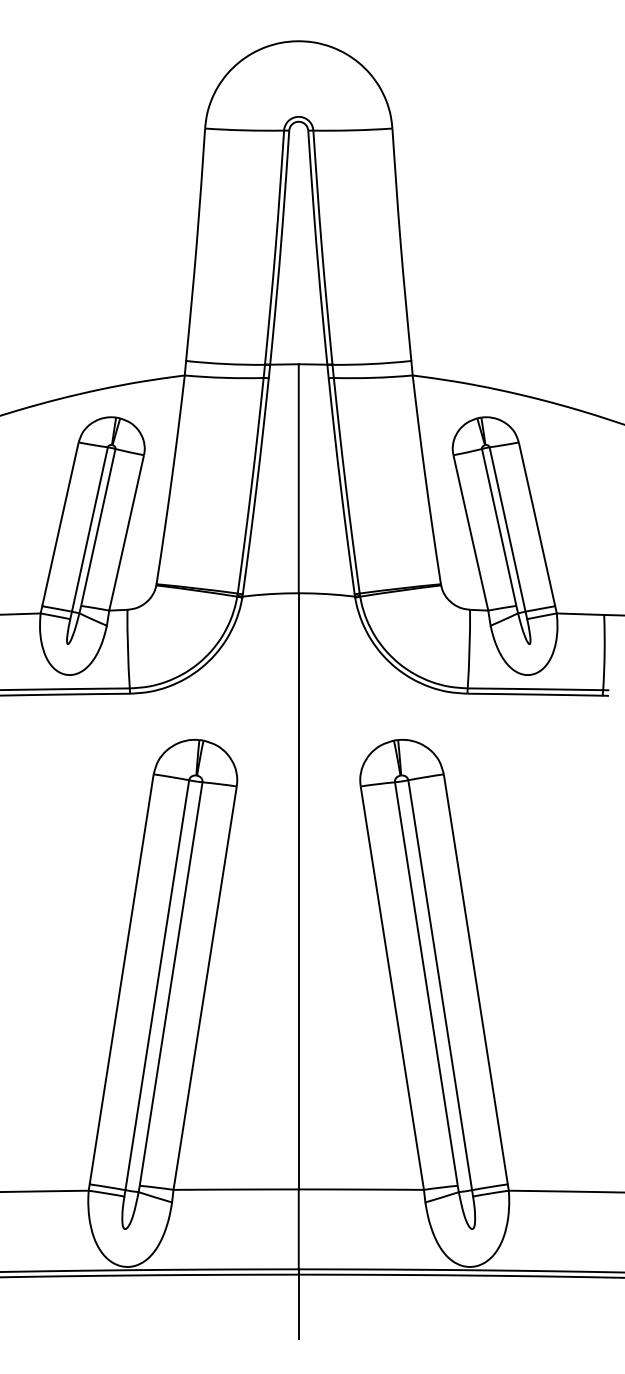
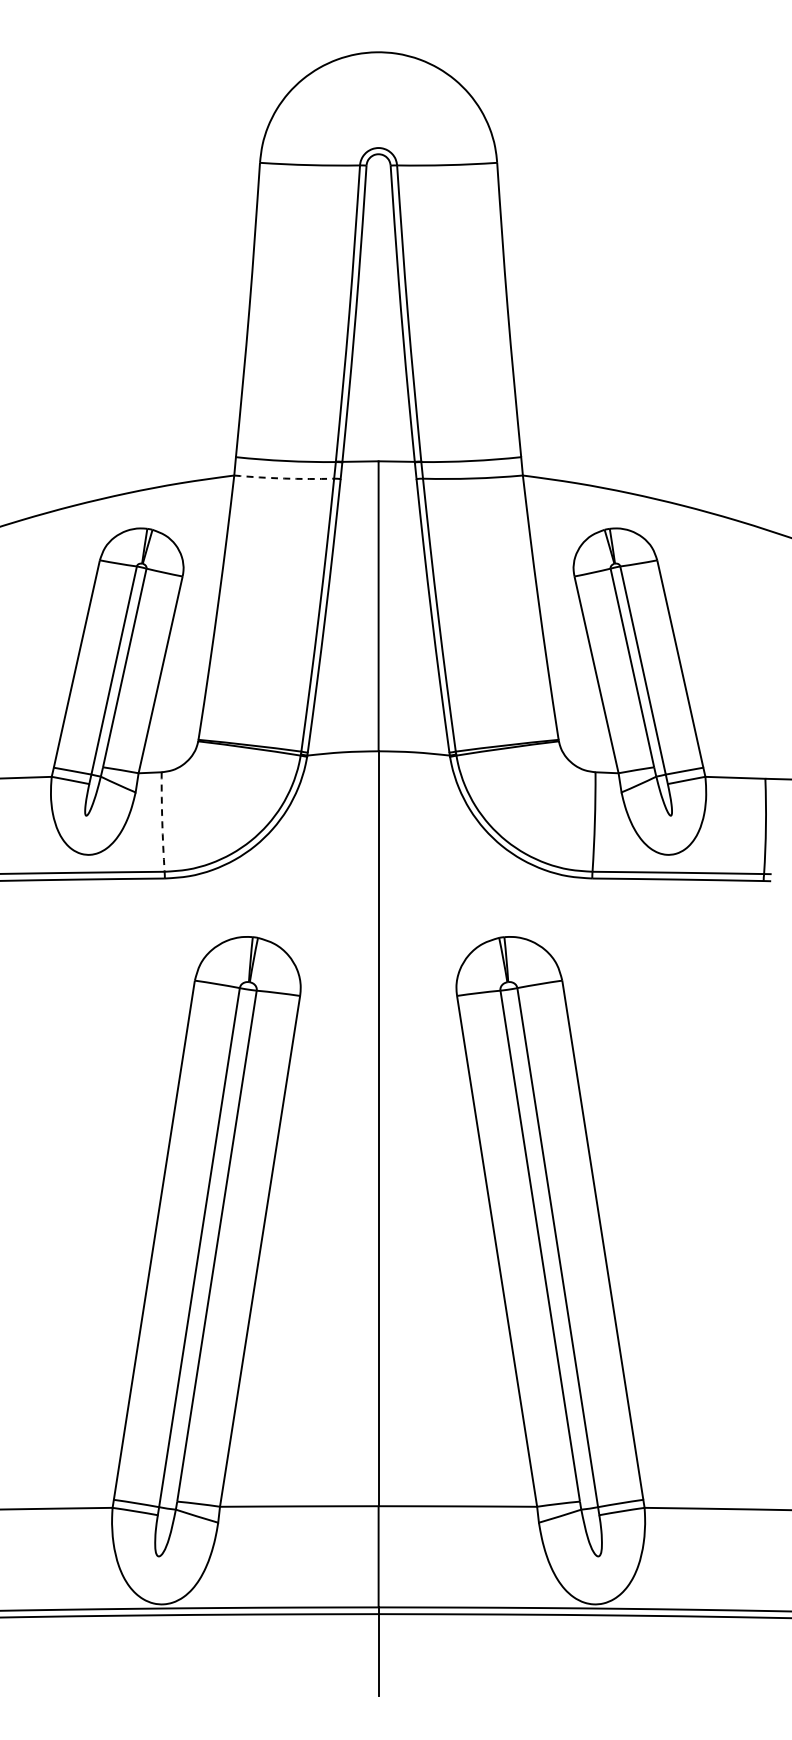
arc: (224, 377) -> (284, 478), solid -> dashed
arc: (128, 649) -> (162, 822), solid -> dashed

